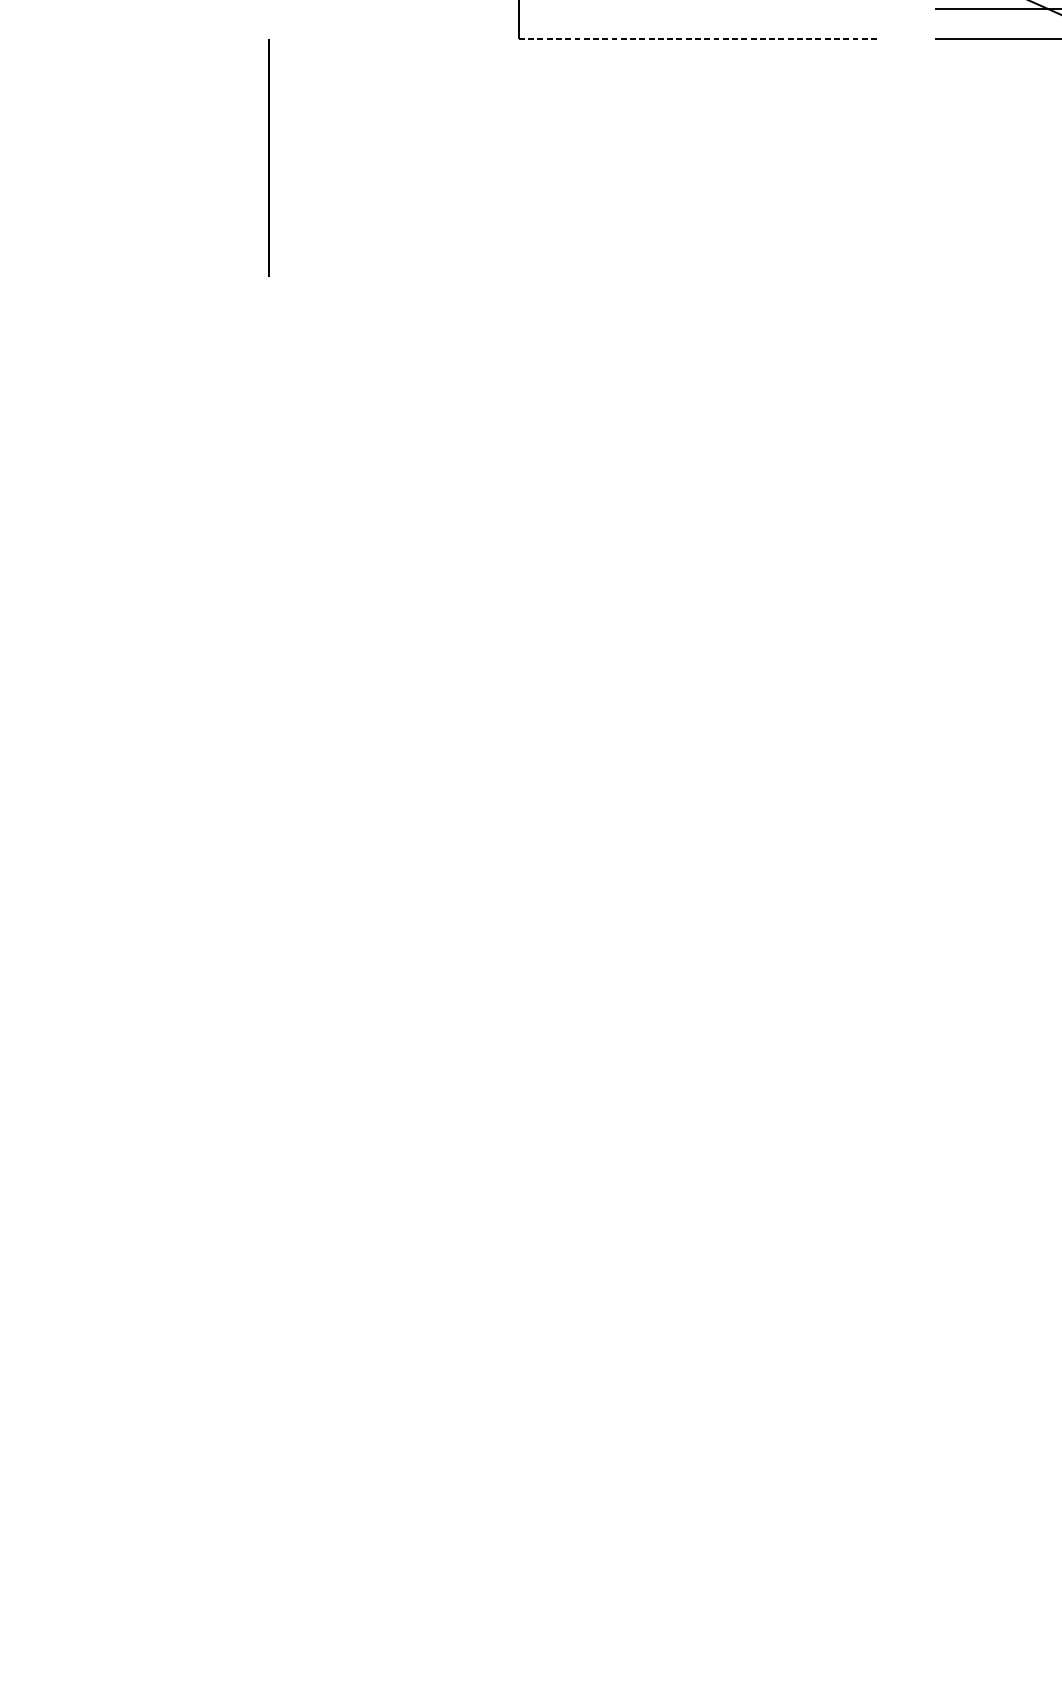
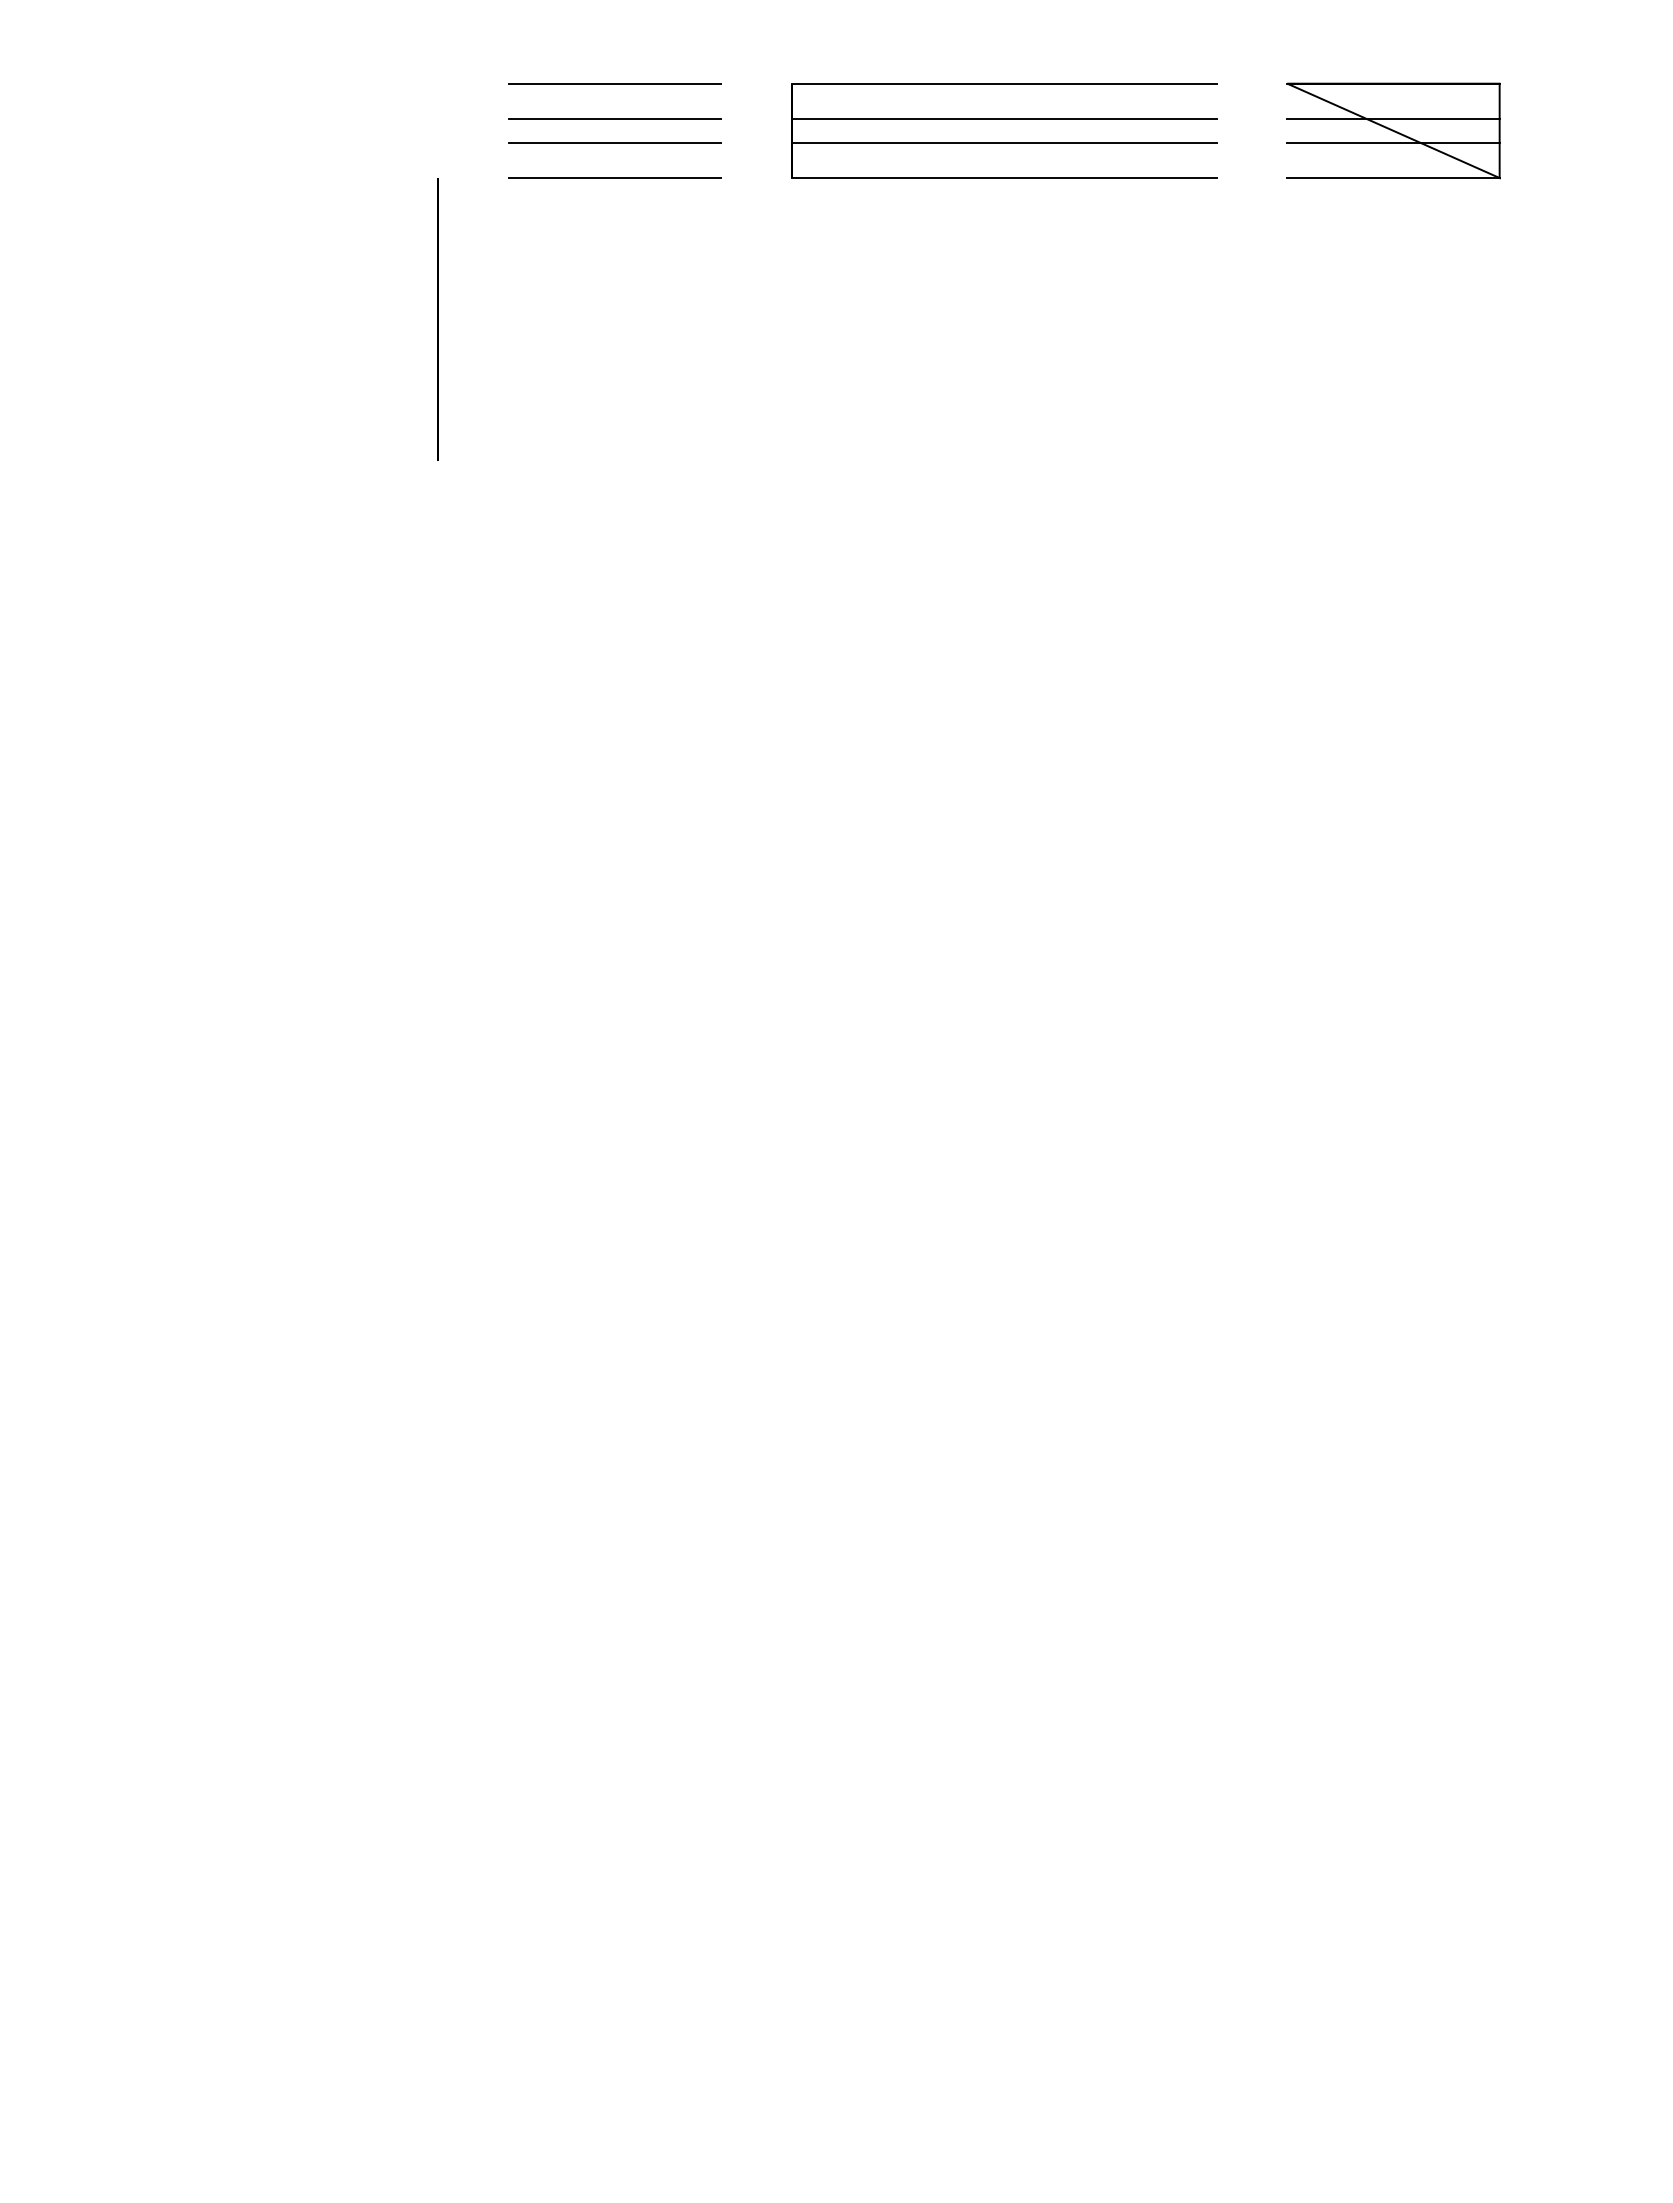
line: (369, 8) -> (614, 142), added
line: (697, 8) -> (1003, 142), added
line: (369, 38) -> (614, 177), added
line: (698, 39) -> (1004, 178), dashed -> solid
line: (268, 158) -> (437, 319), moved

